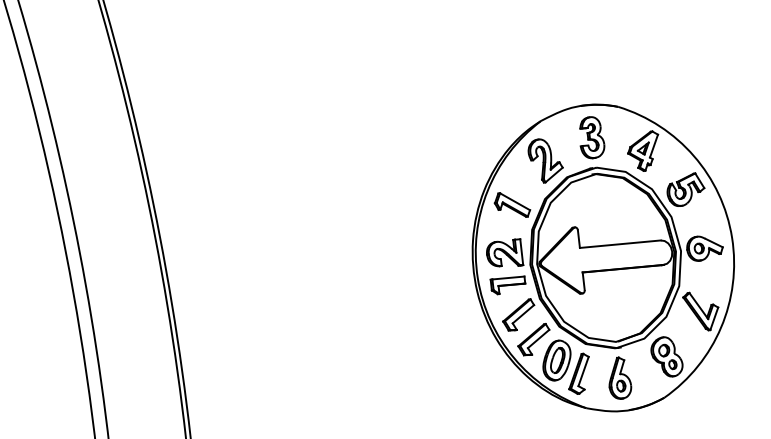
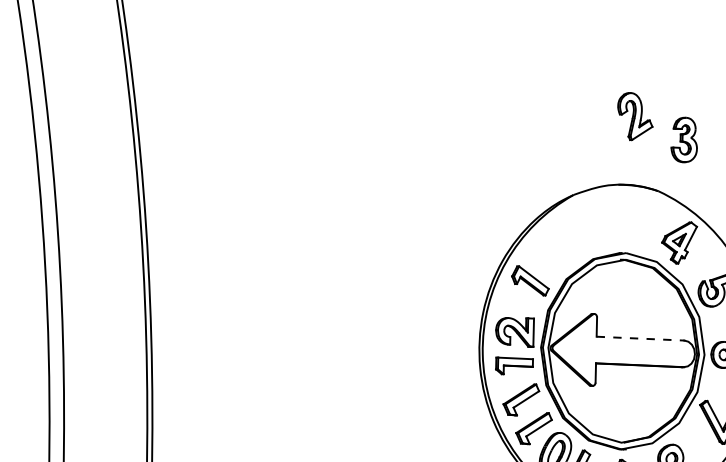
part: (592, 137) -> (685, 139), moved
part: (545, 160) -> (635, 116), moved
line: (620, 244) -> (640, 338), solid -> dashed

